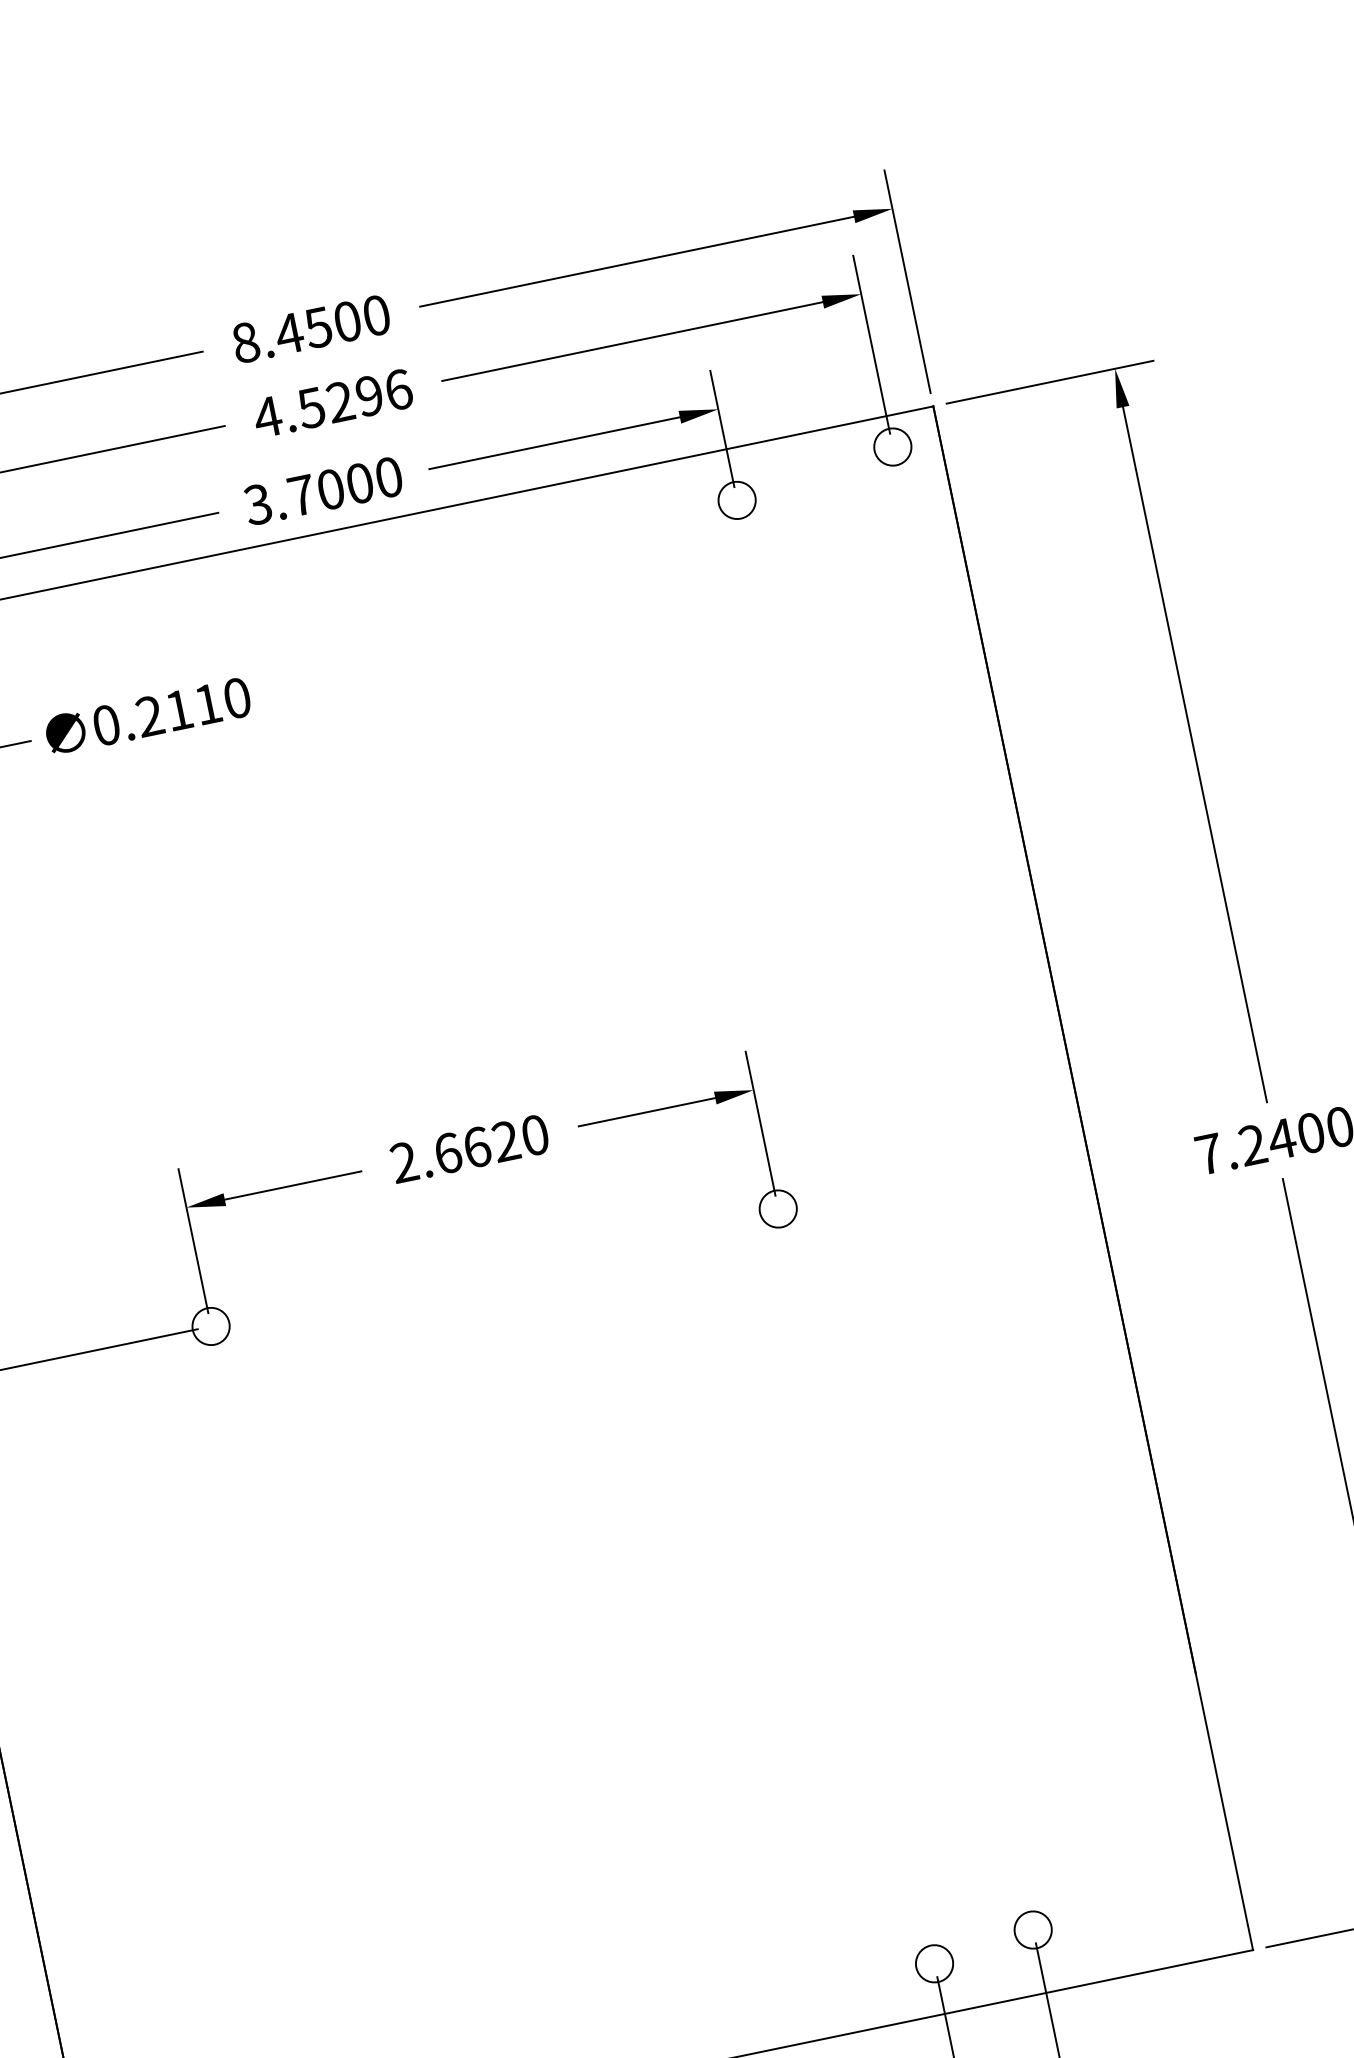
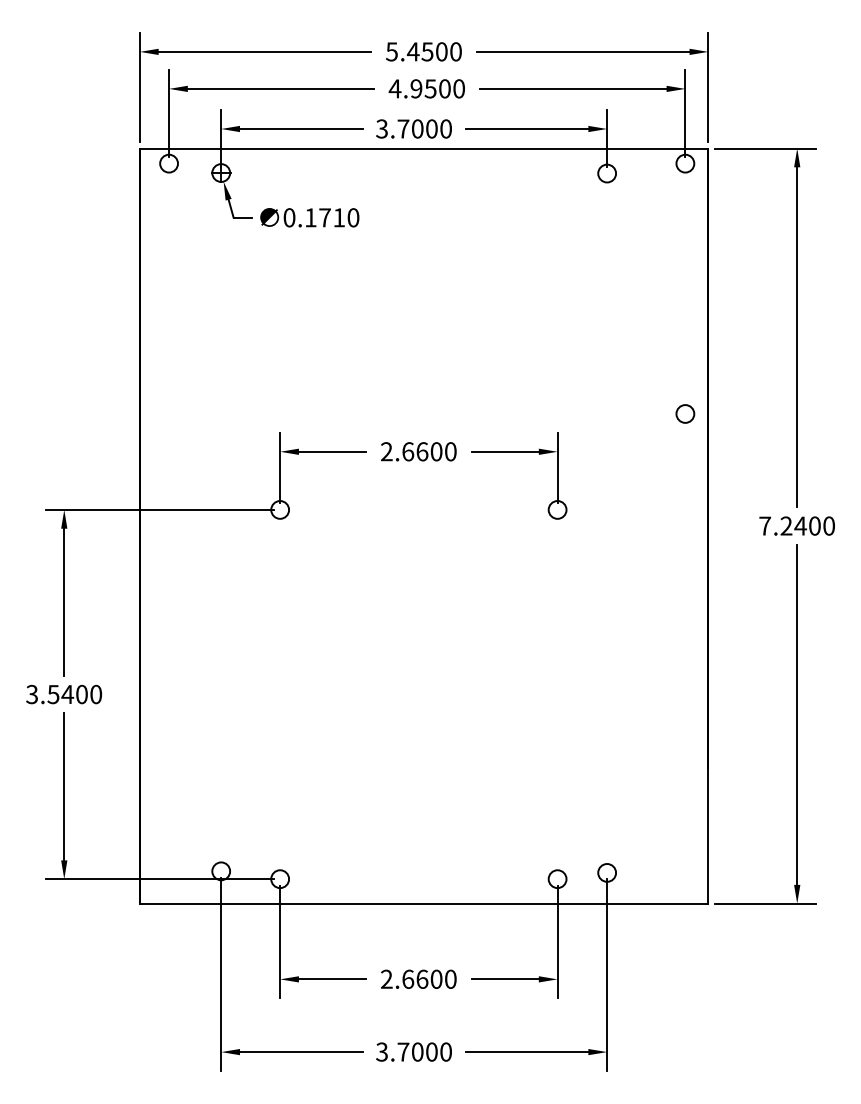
text: (244, 342) -> (391, 51), 8.4500 -> 5.4500
text: (354, 398) -> (437, 88), 4.5296 -> 4.9500
text: (163, 712) -> (317, 217), 0.2110 -> 0.1710
circle: (998, 957) -> (685, 413), added
text: (505, 1140) -> (436, 451), 2.6620 -> 2.6600

